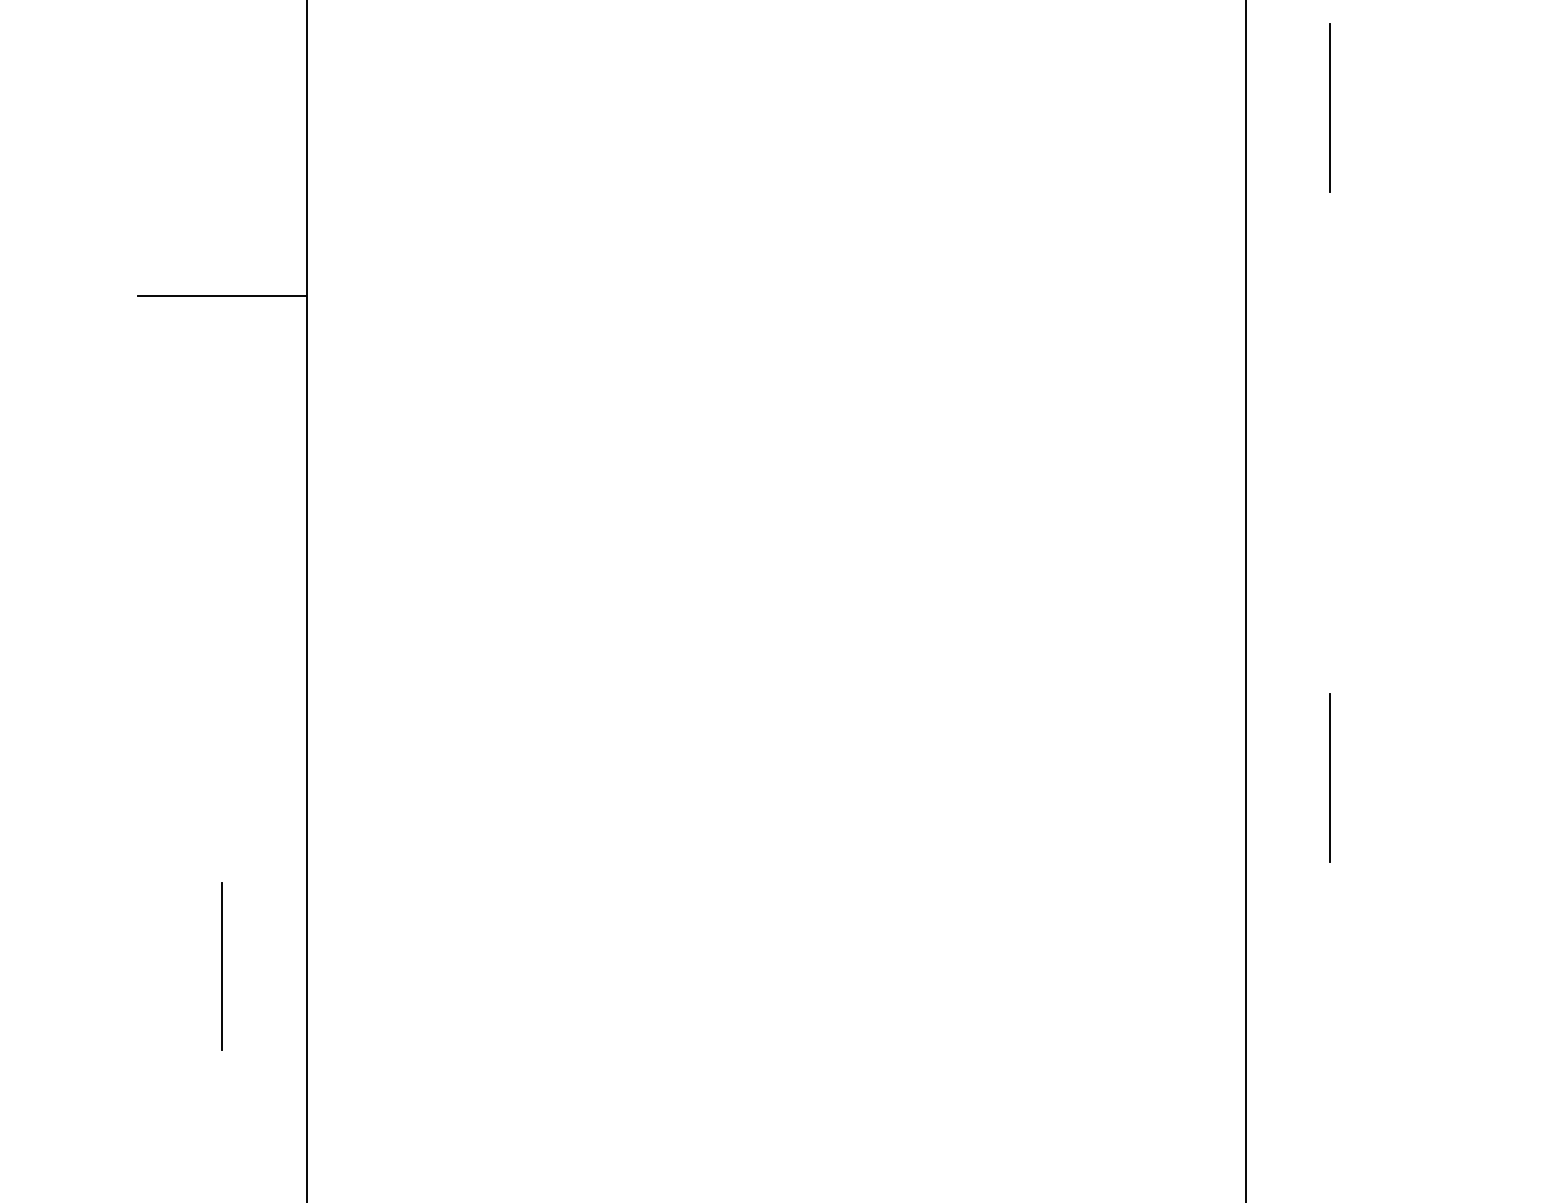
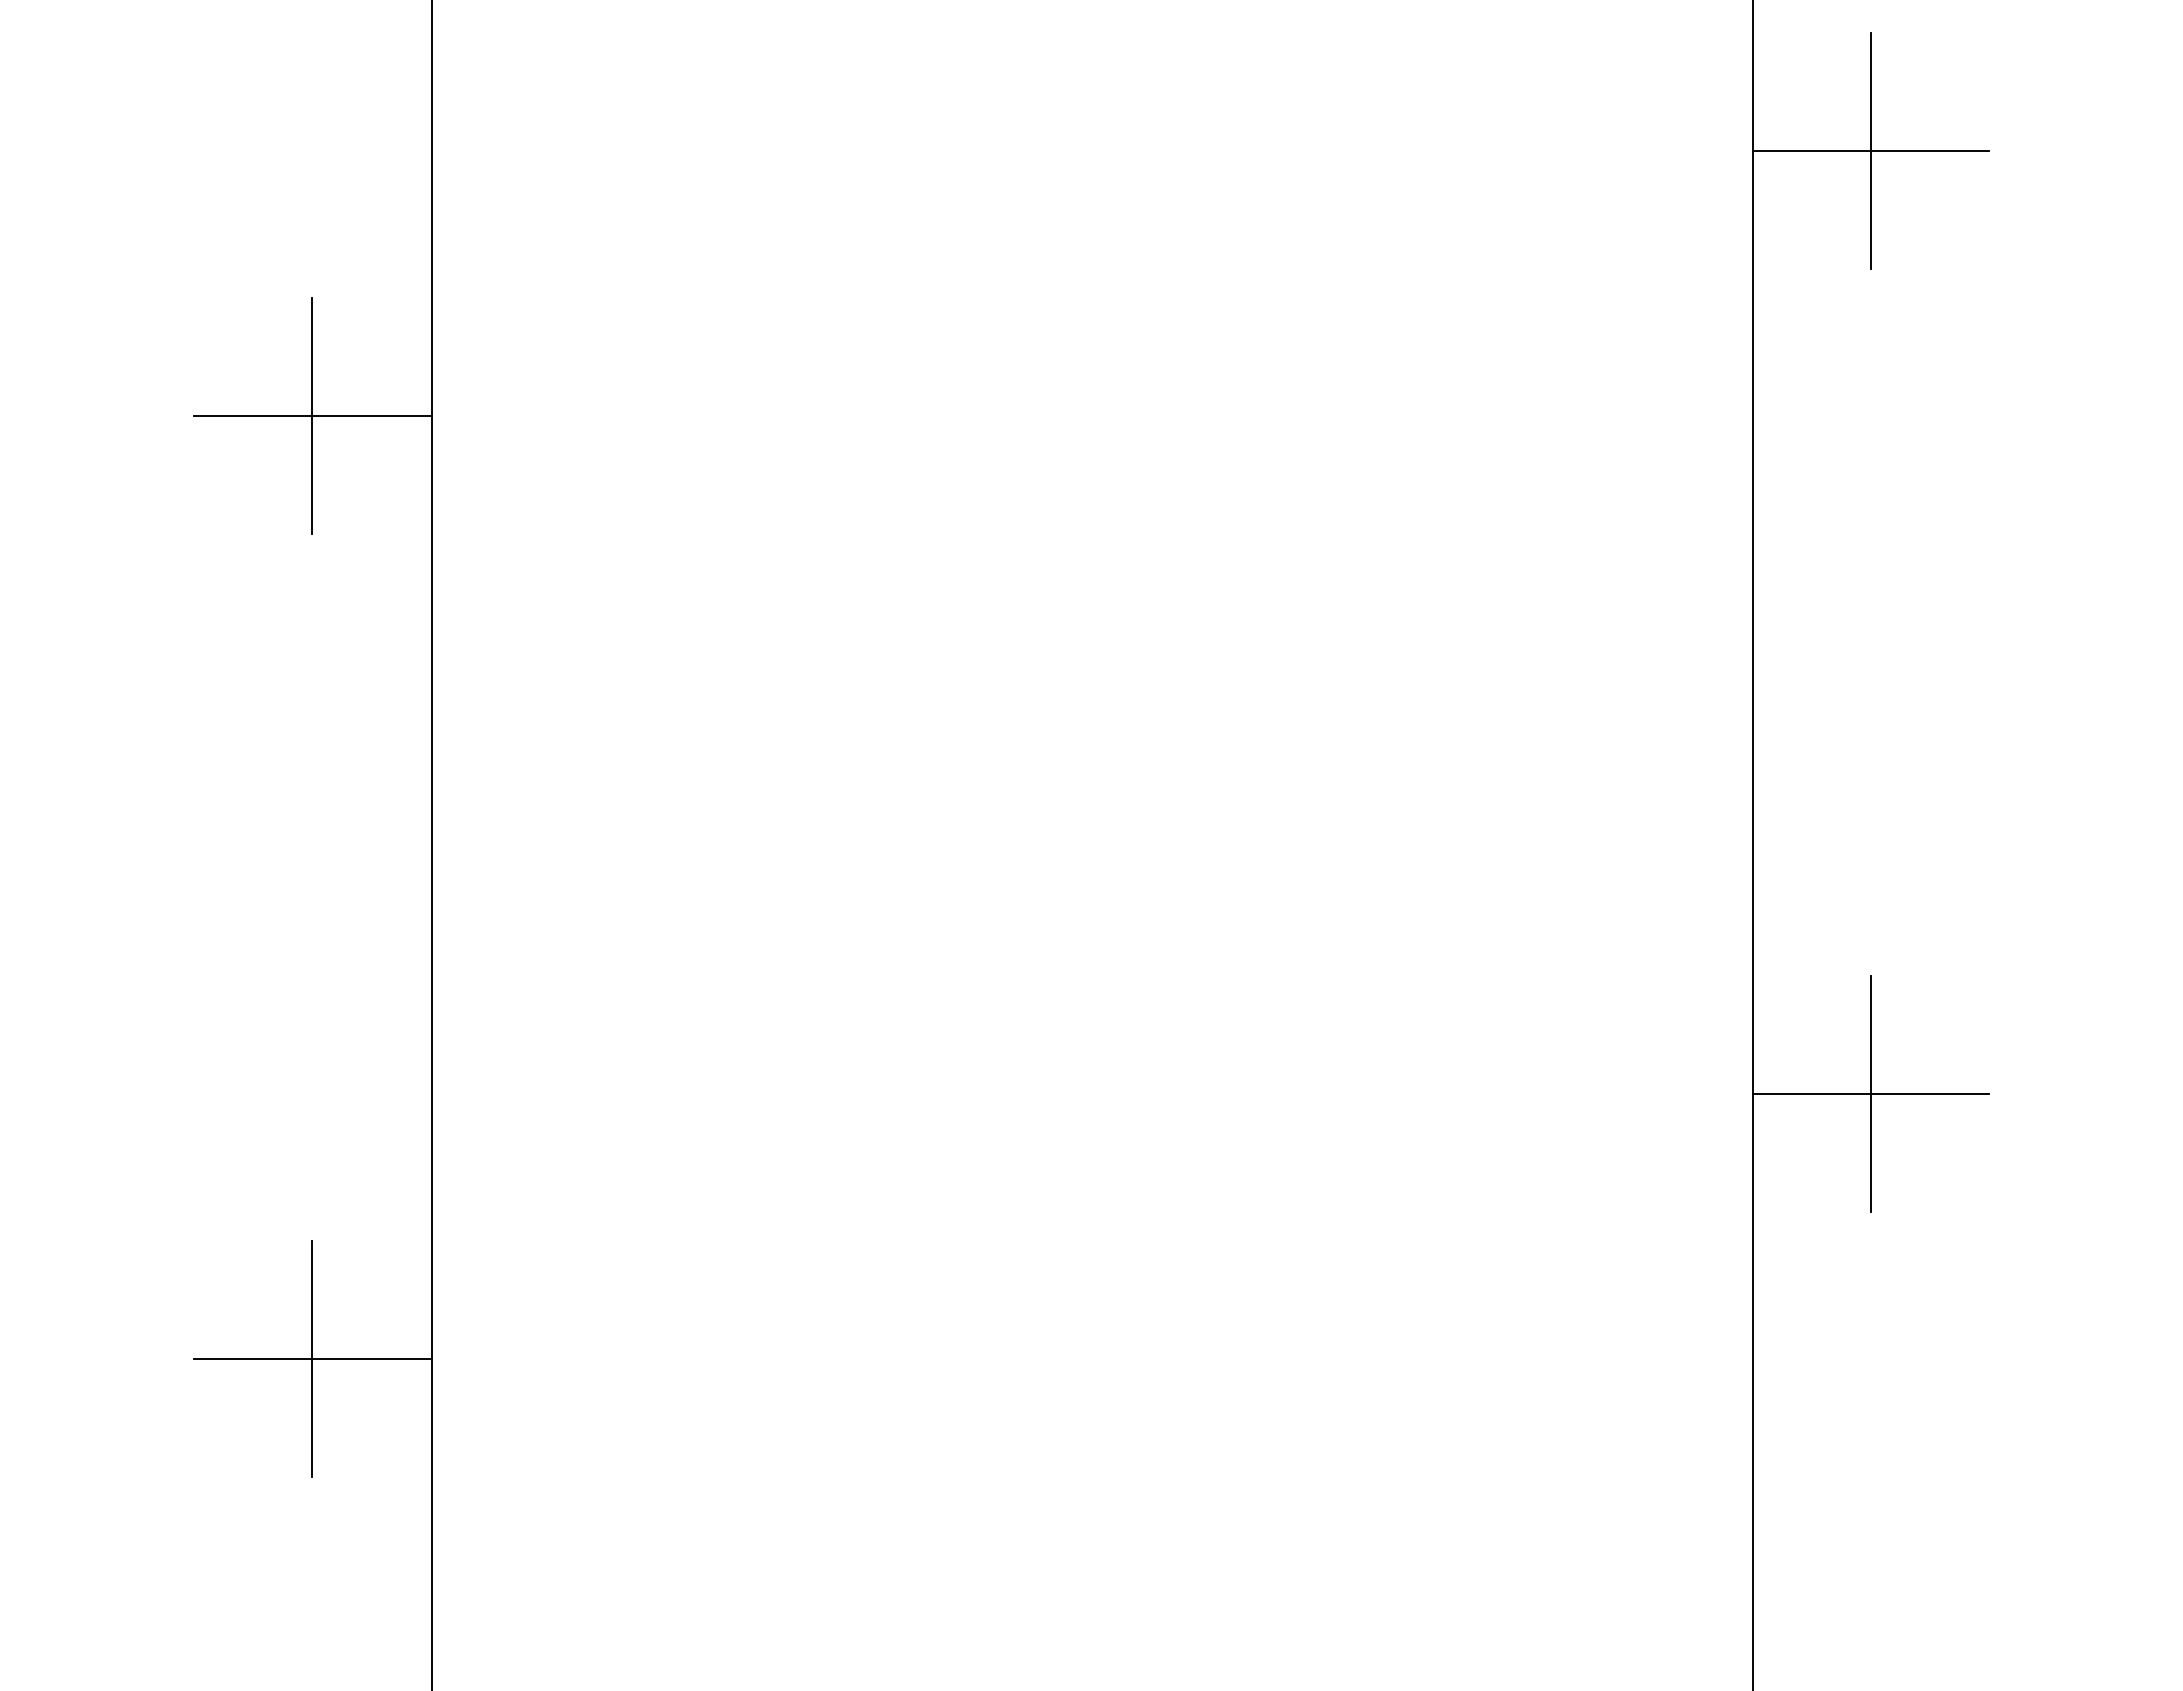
line: (1329, 107) -> (1870, 151), added
line: (222, 295) -> (312, 415), added
line: (1329, 778) -> (1870, 1094), added
line: (221, 966) -> (311, 1358), added

